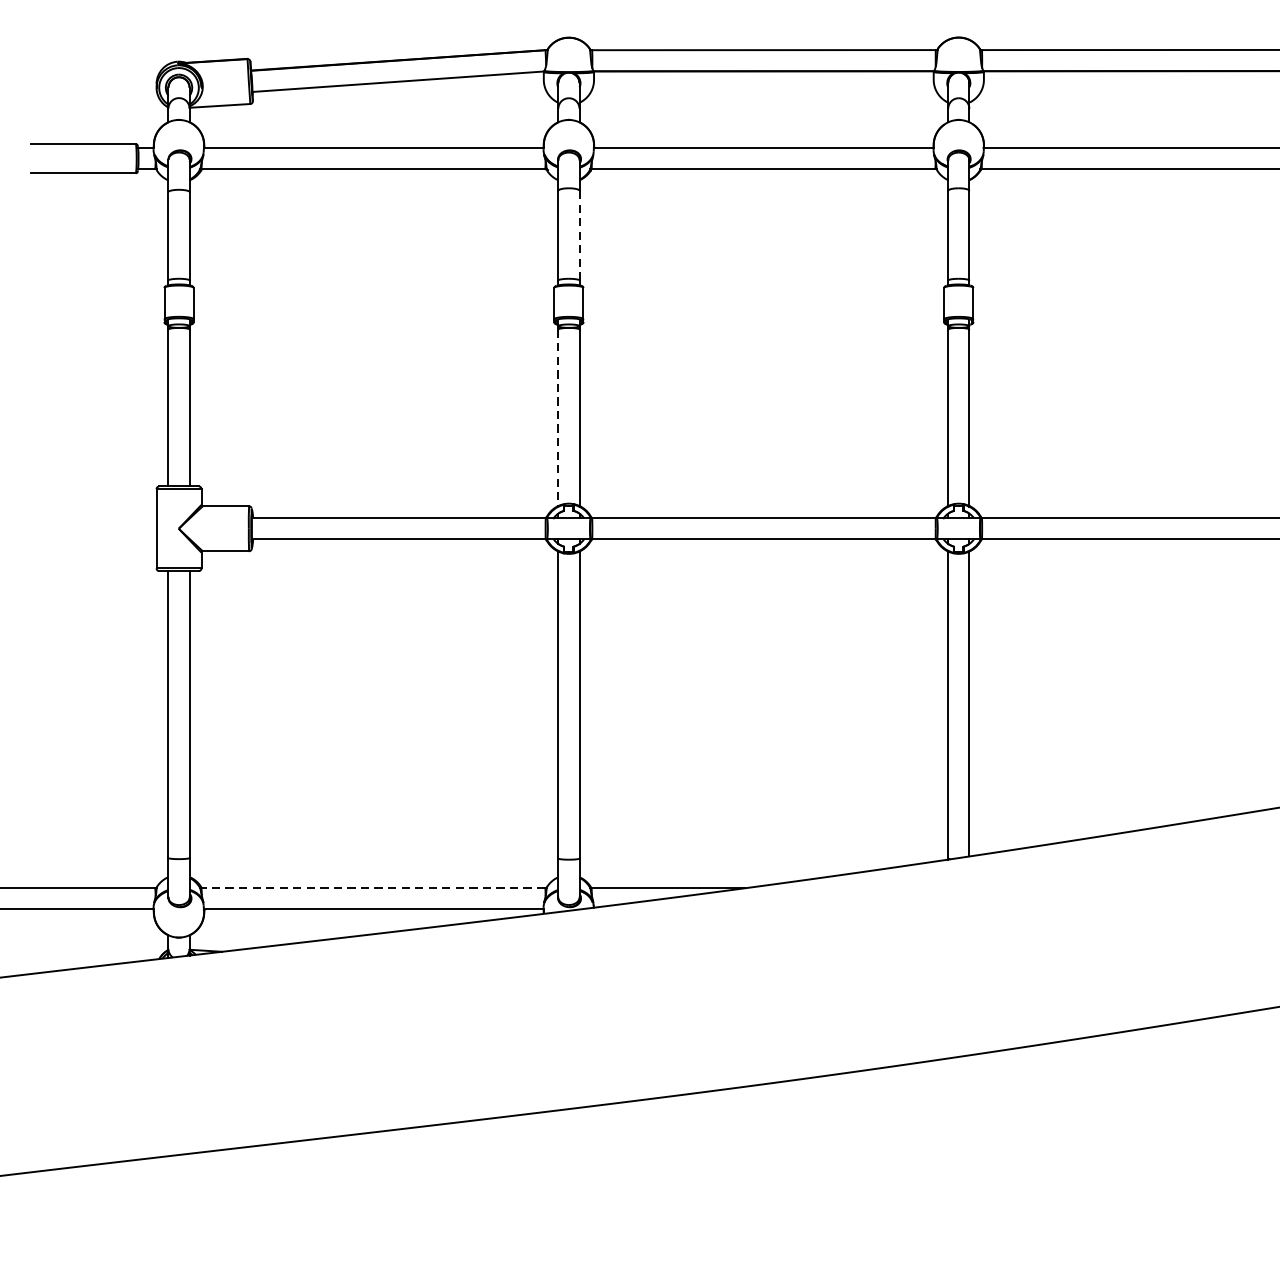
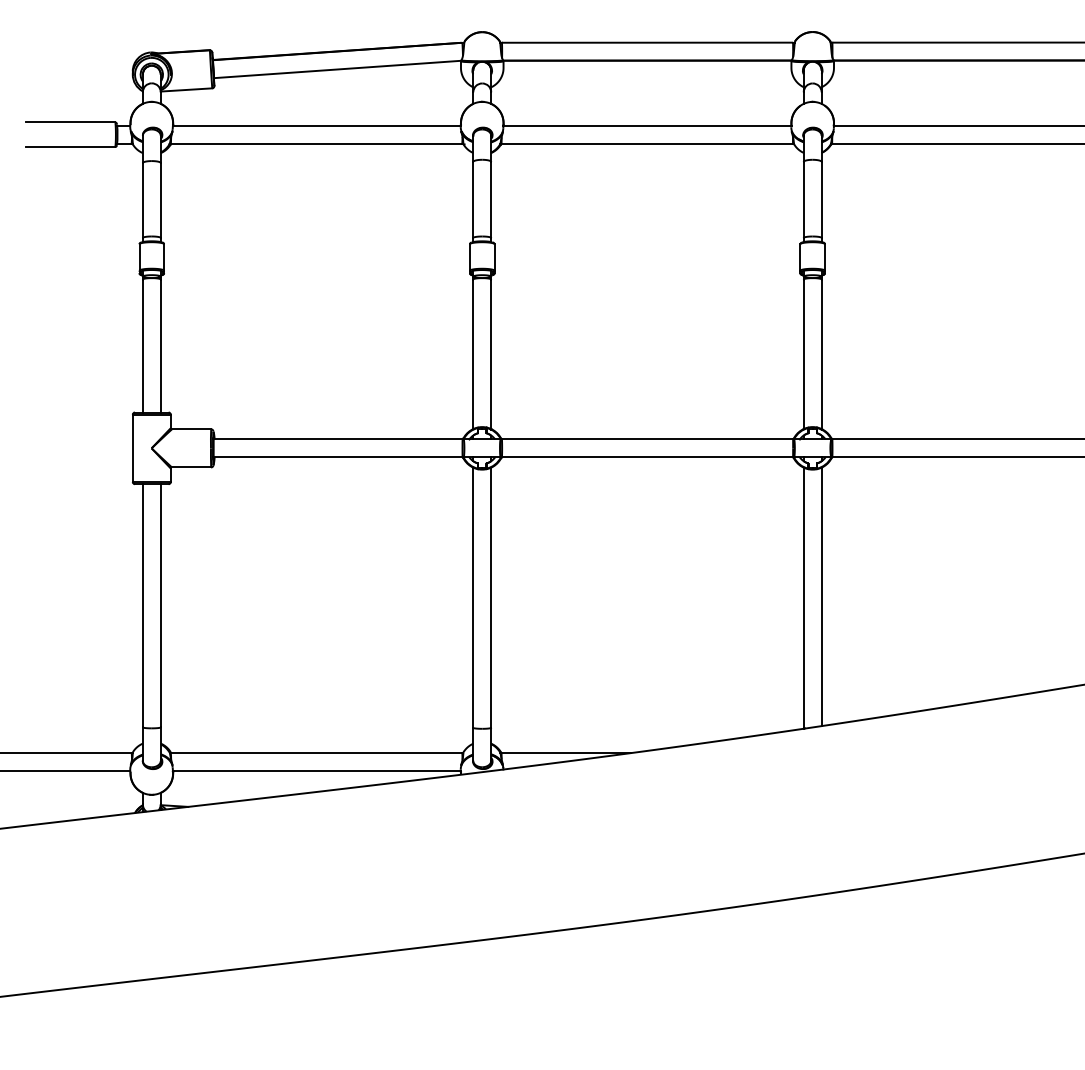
line: (579, 235) -> (491, 199), dashed -> solid
line: (558, 418) -> (473, 354), dashed -> solid
line: (373, 888) -> (316, 753), dashed -> solid

